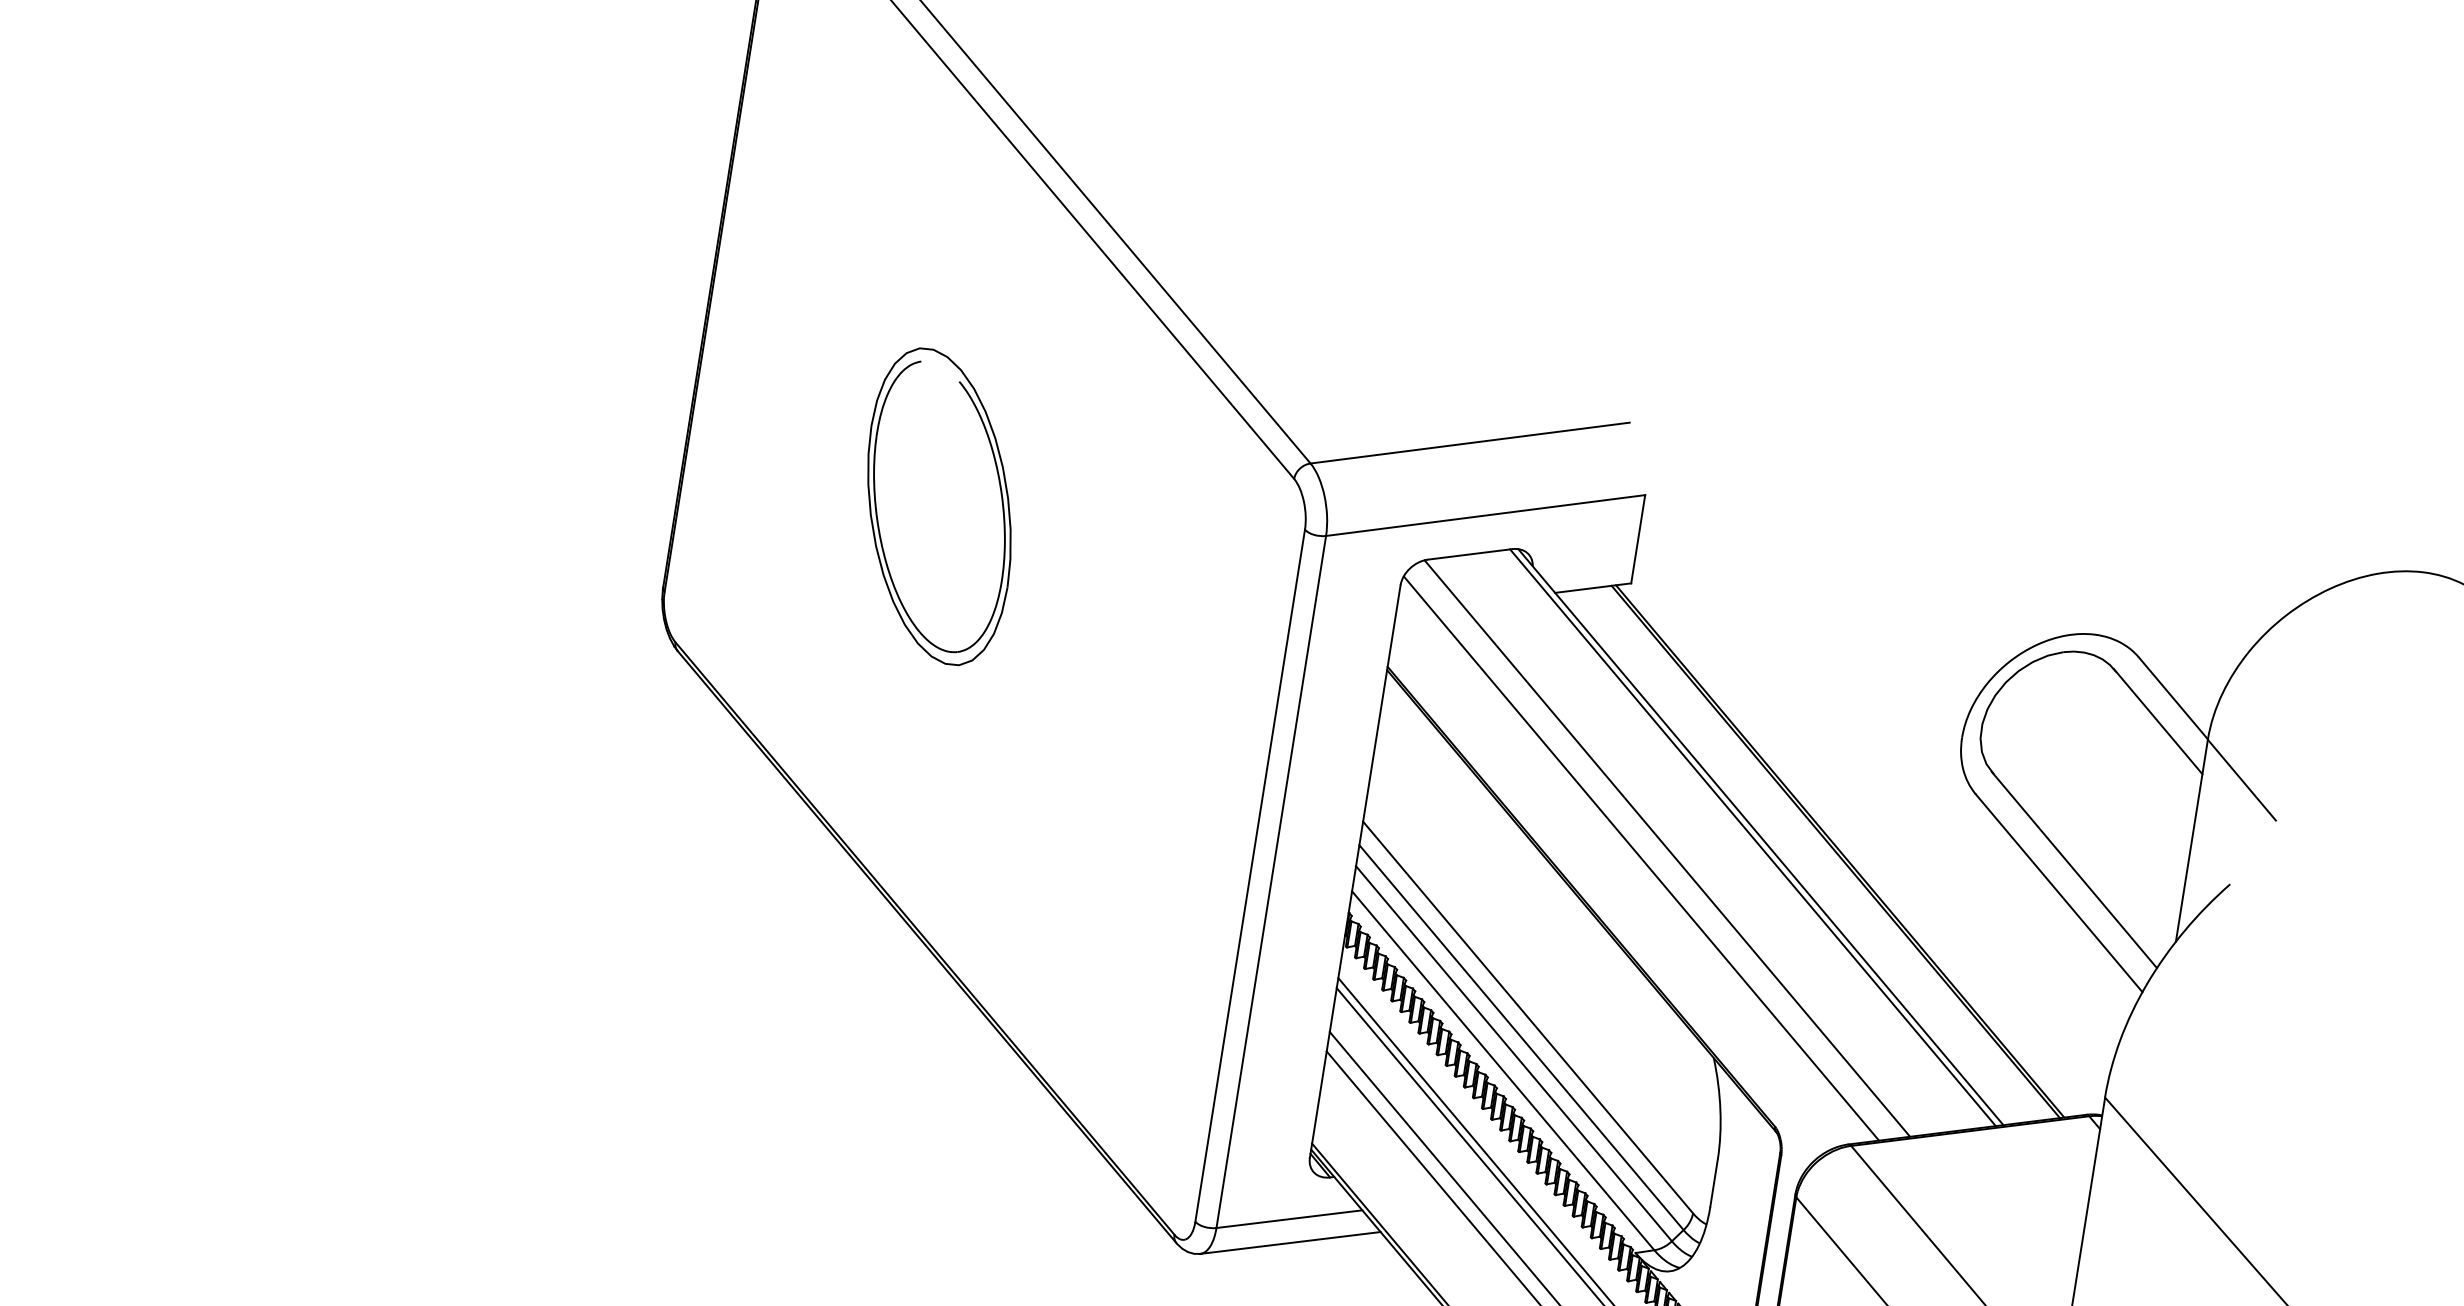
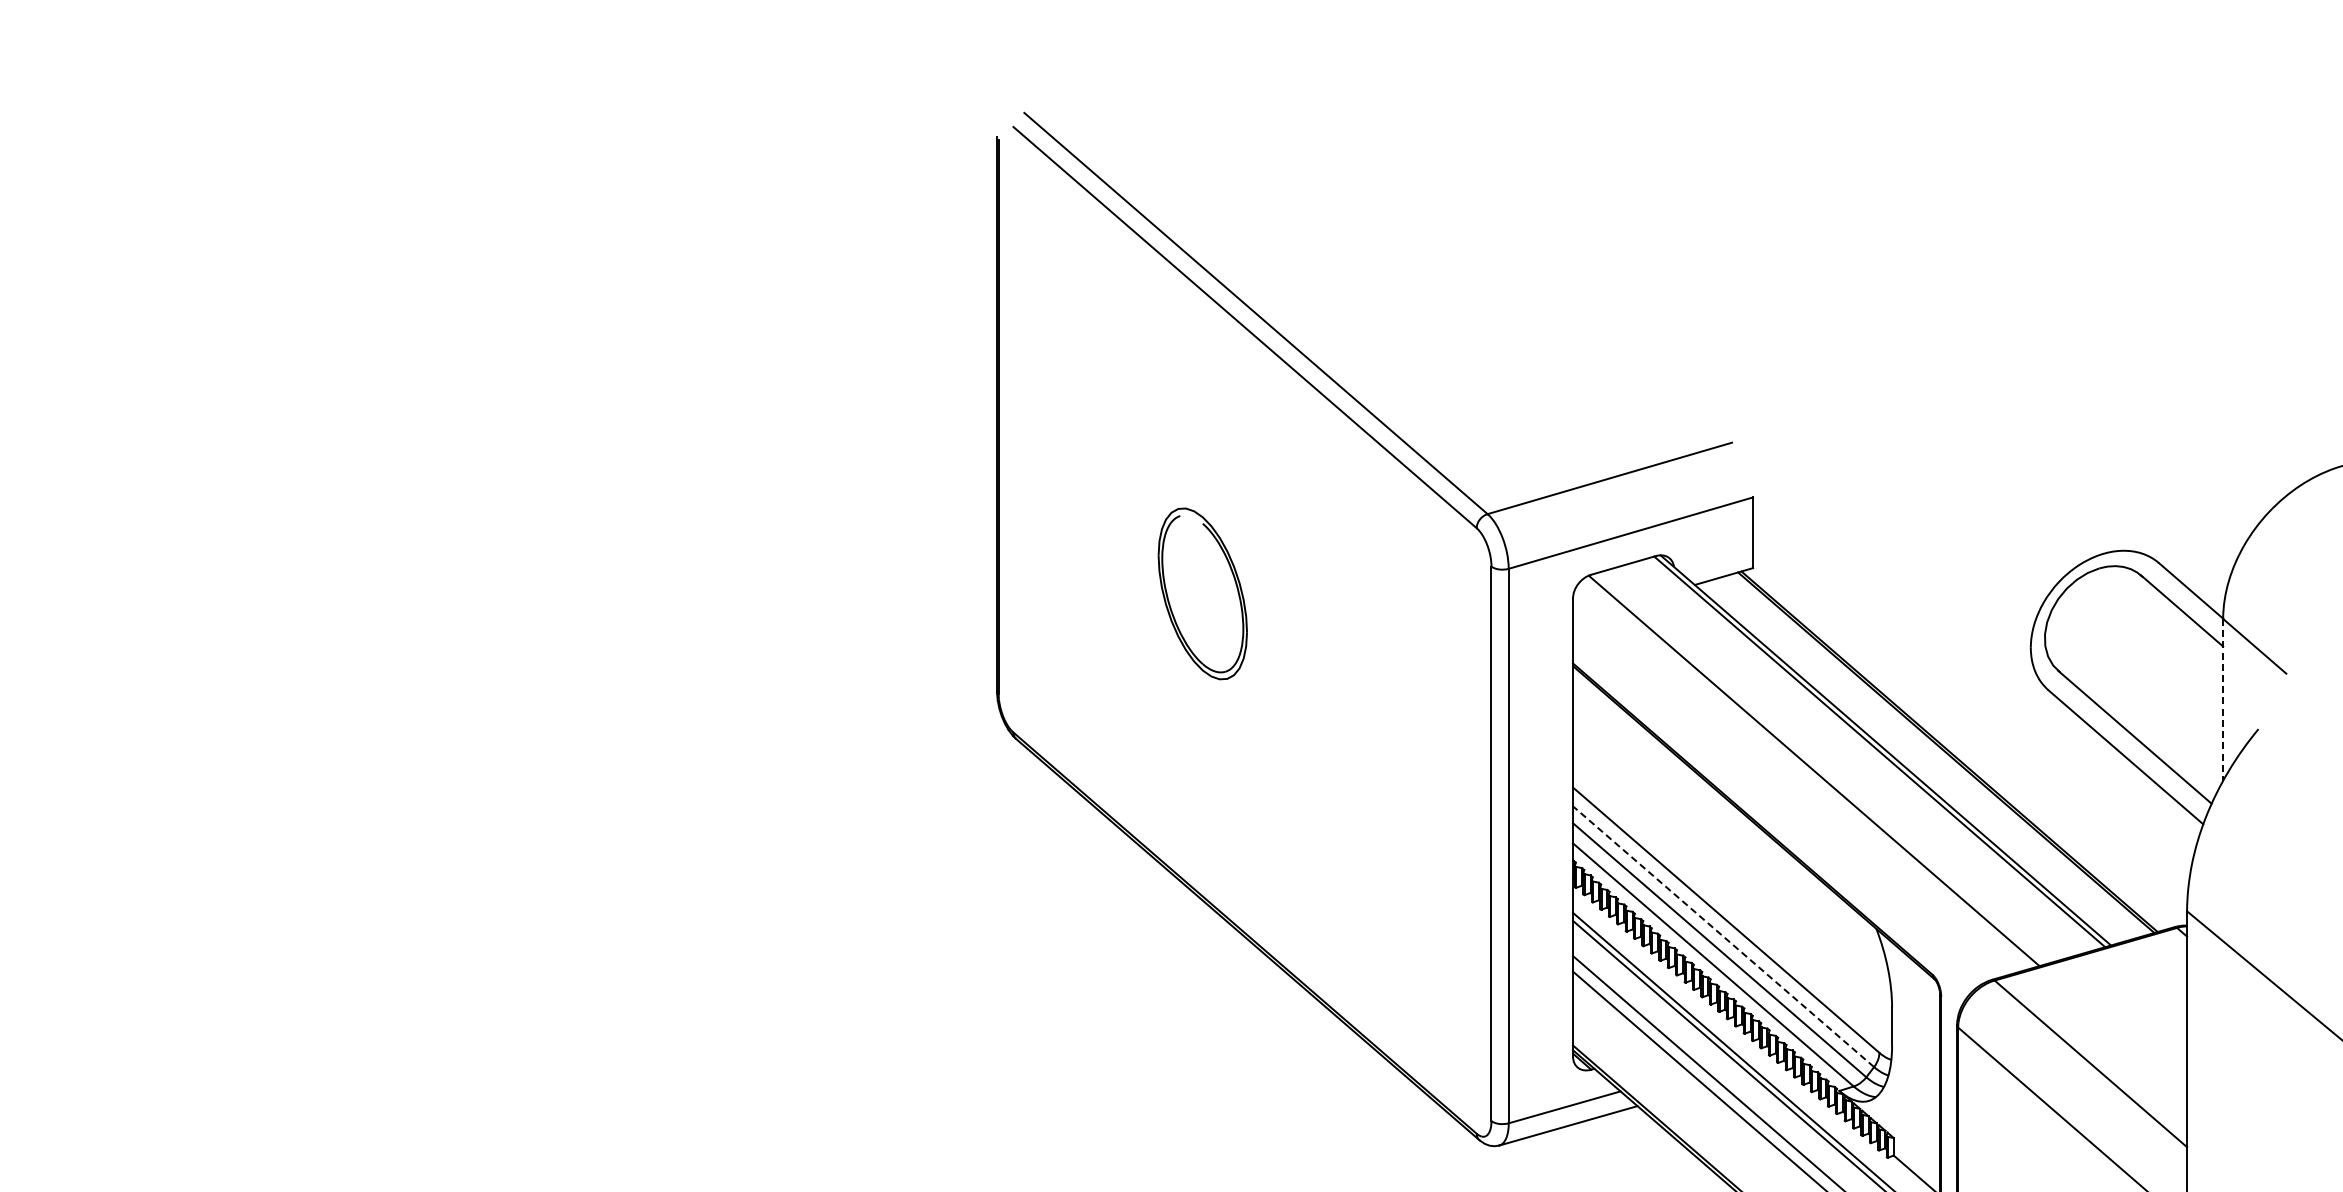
part: (938, 506) -> (1202, 593), size x0.7
line: (2192, 840) -> (2223, 699), solid -> dashed
line: (1640, 857) -> (1794, 781), removed
line: (1521, 1037) -> (1723, 936), solid -> dashed

